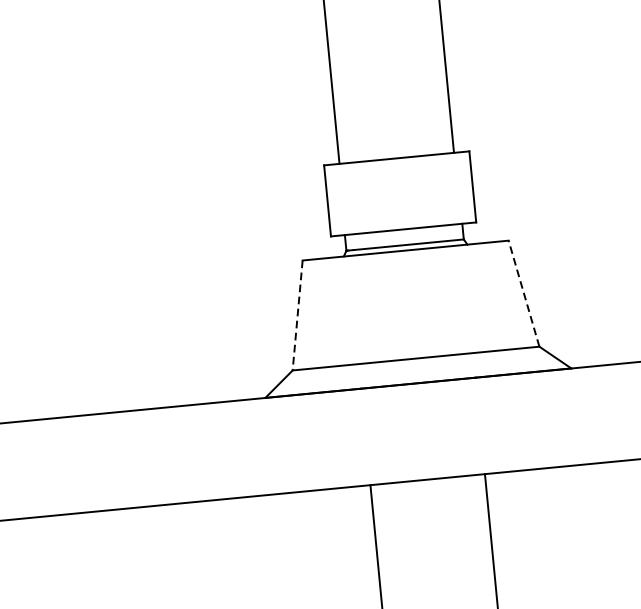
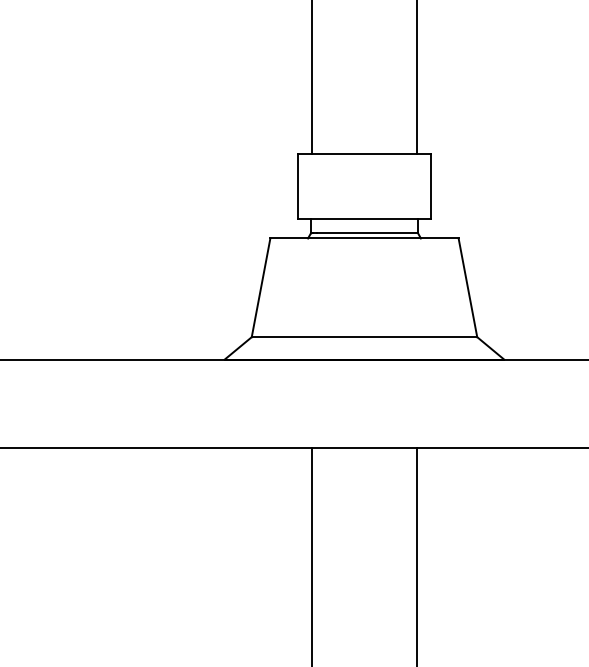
line: (523, 293) -> (467, 287), dashed -> solid
line: (297, 316) -> (260, 288), dashed -> solid

